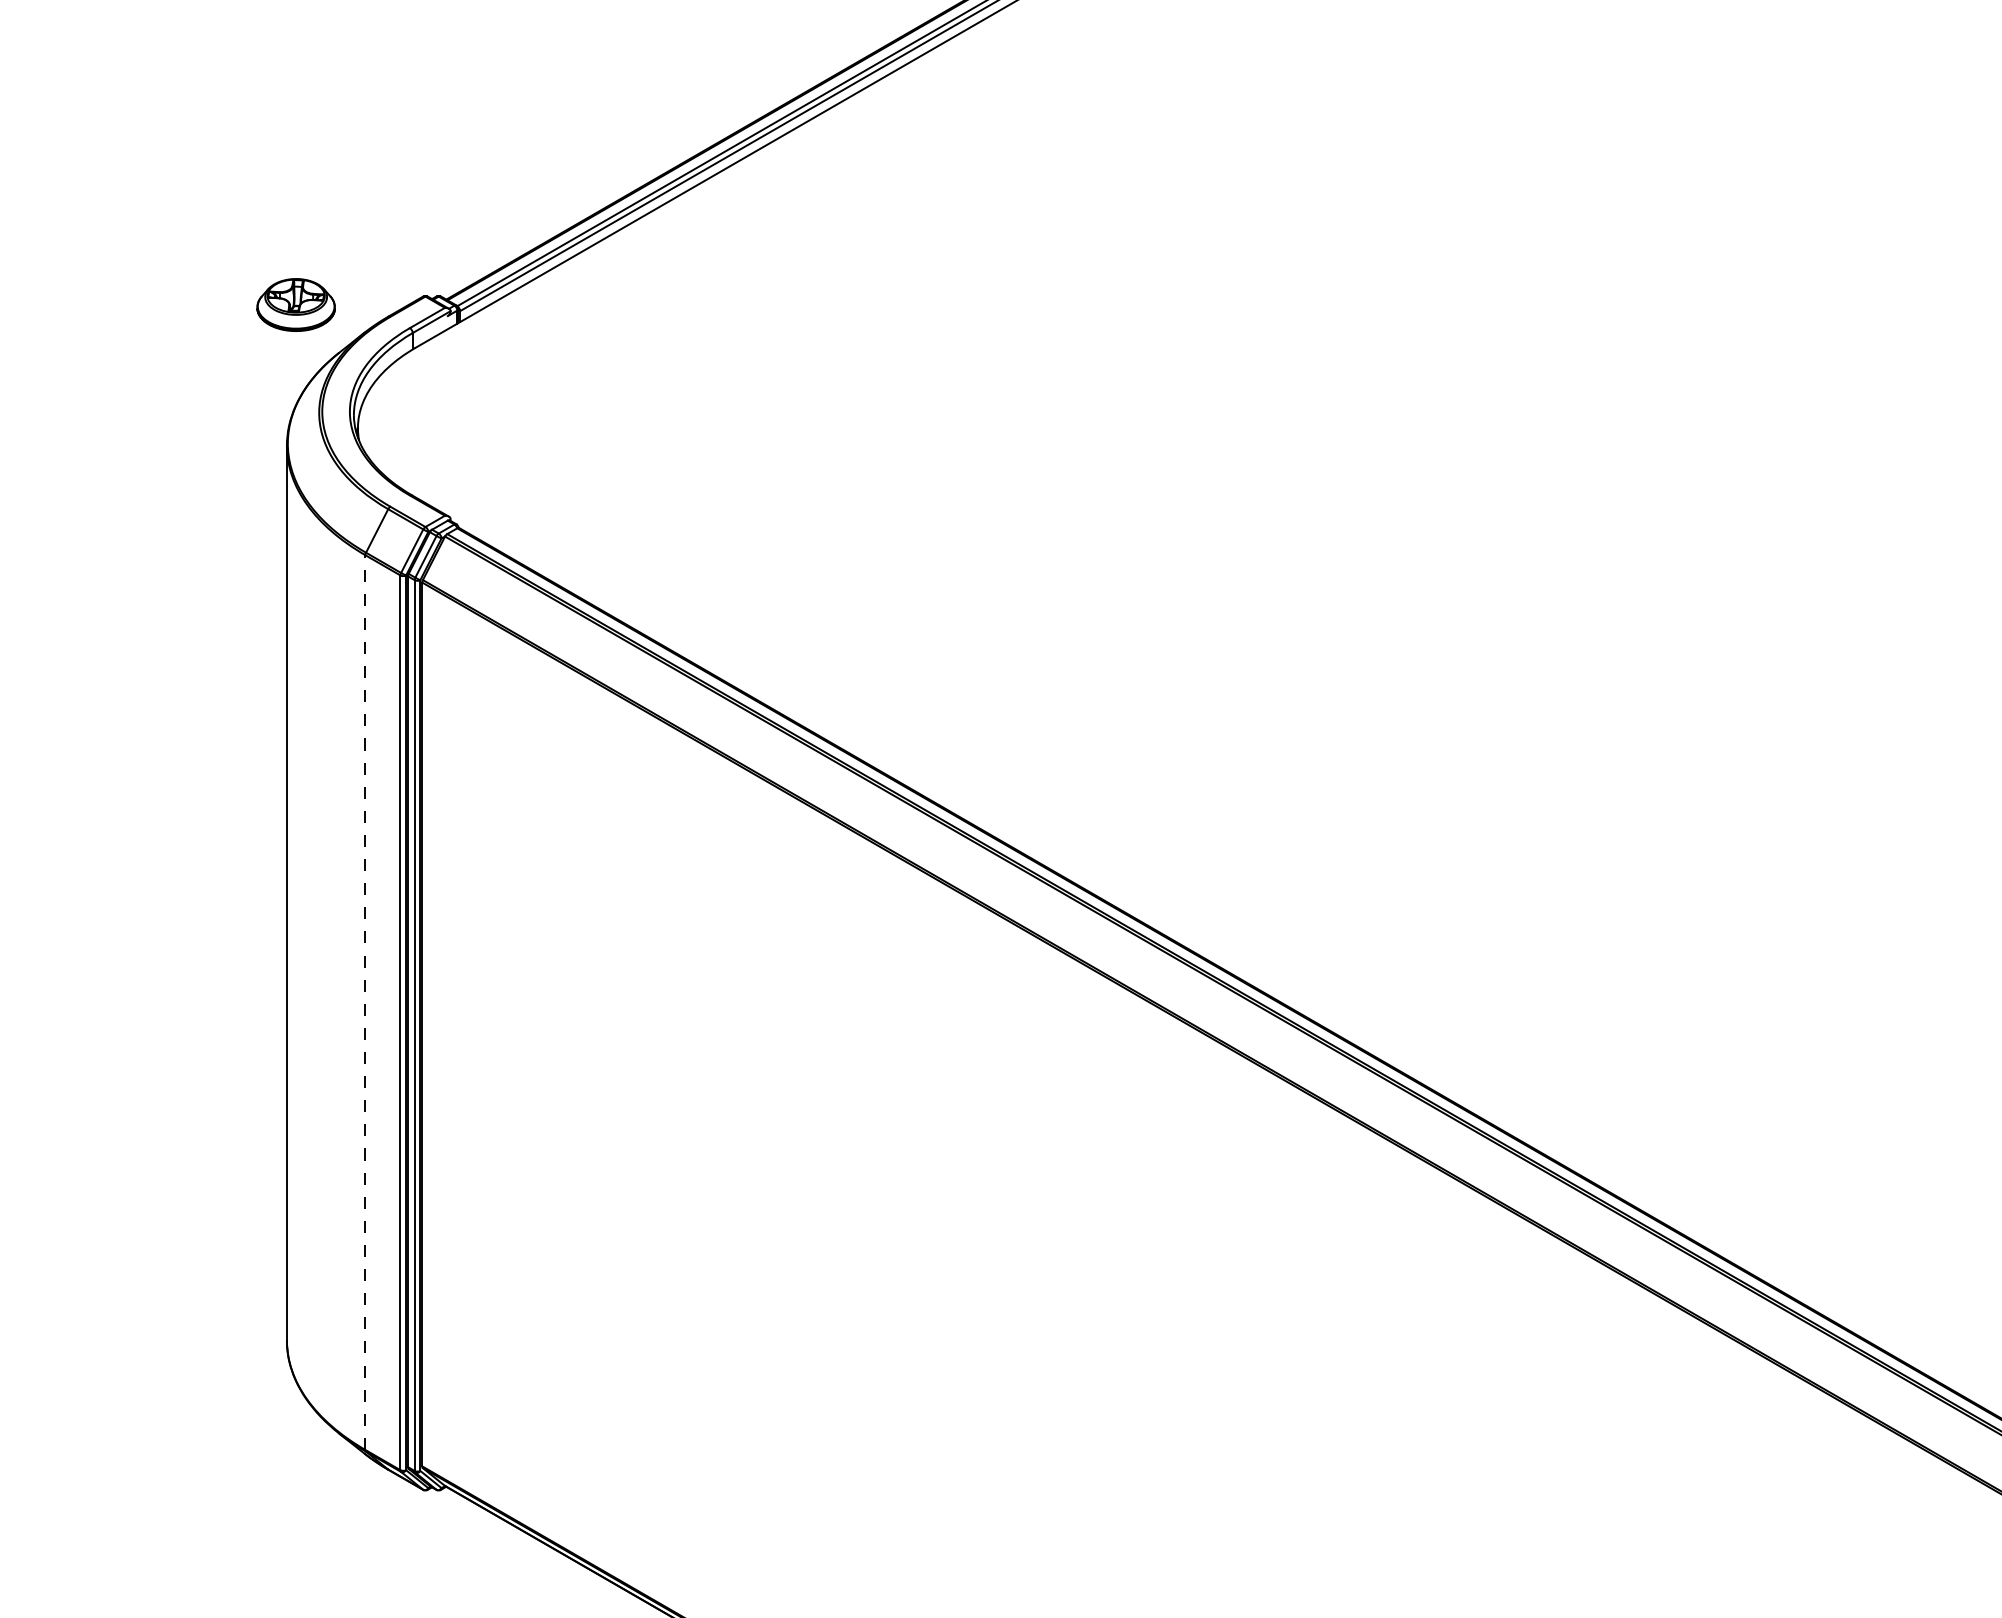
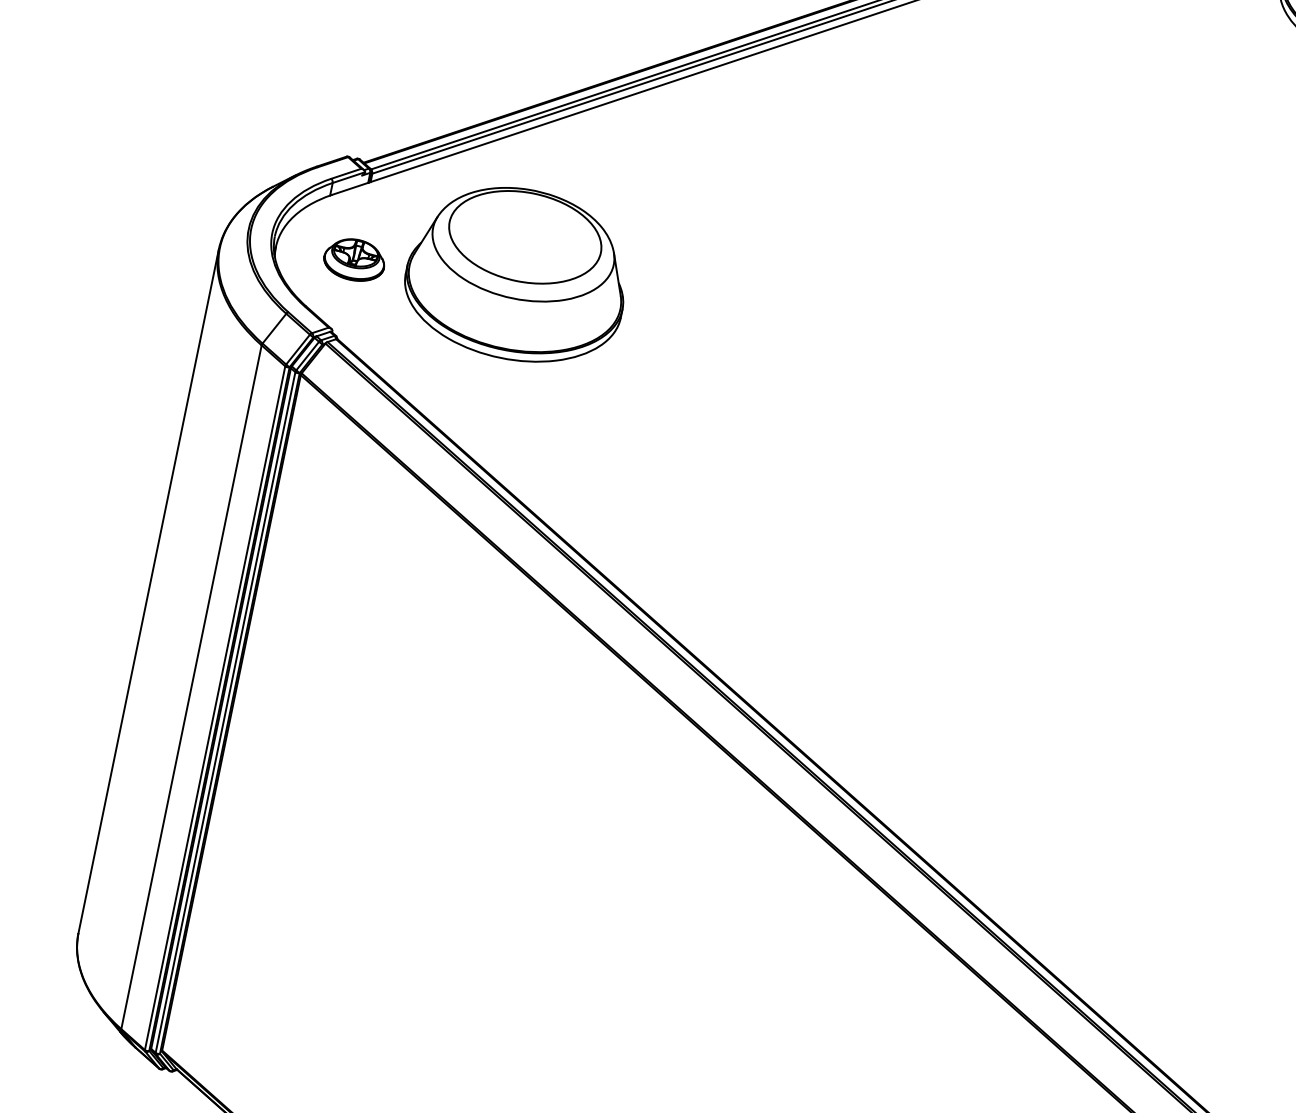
part: (295, 304) -> (354, 259), moved
part: (668, 400) -> (517, 274), added
line: (365, 1002) -> (191, 687), dashed -> solid

